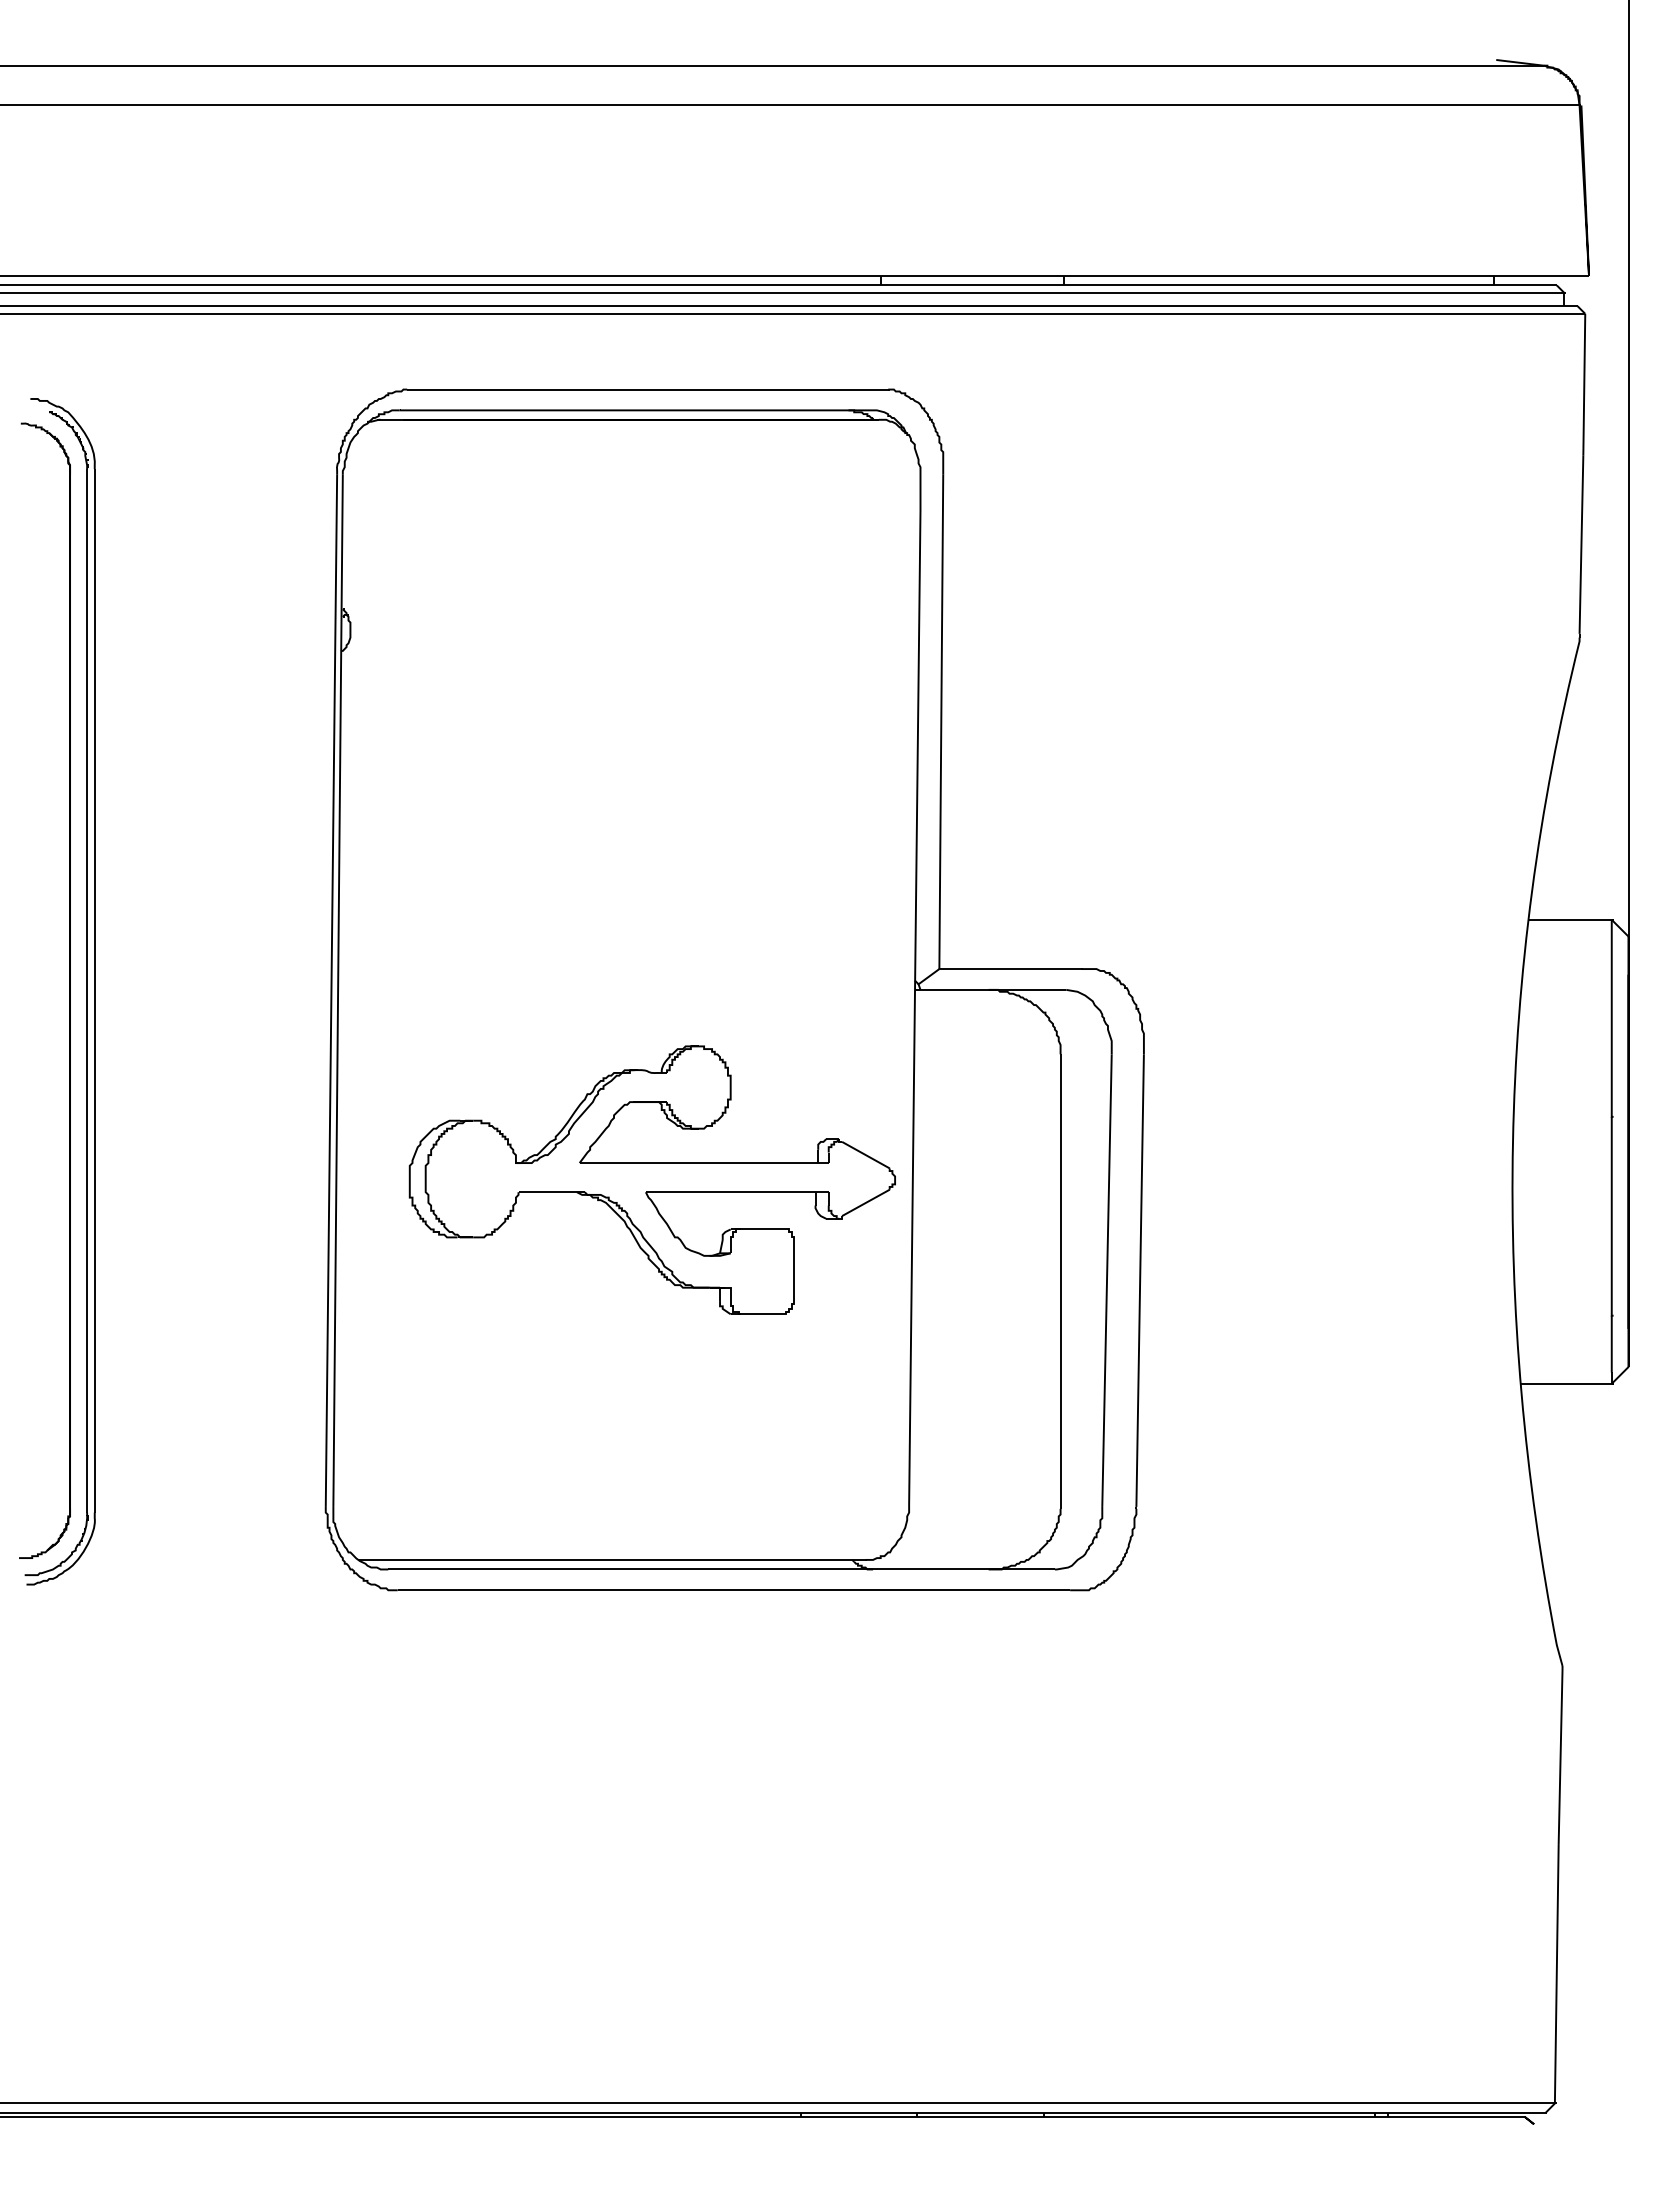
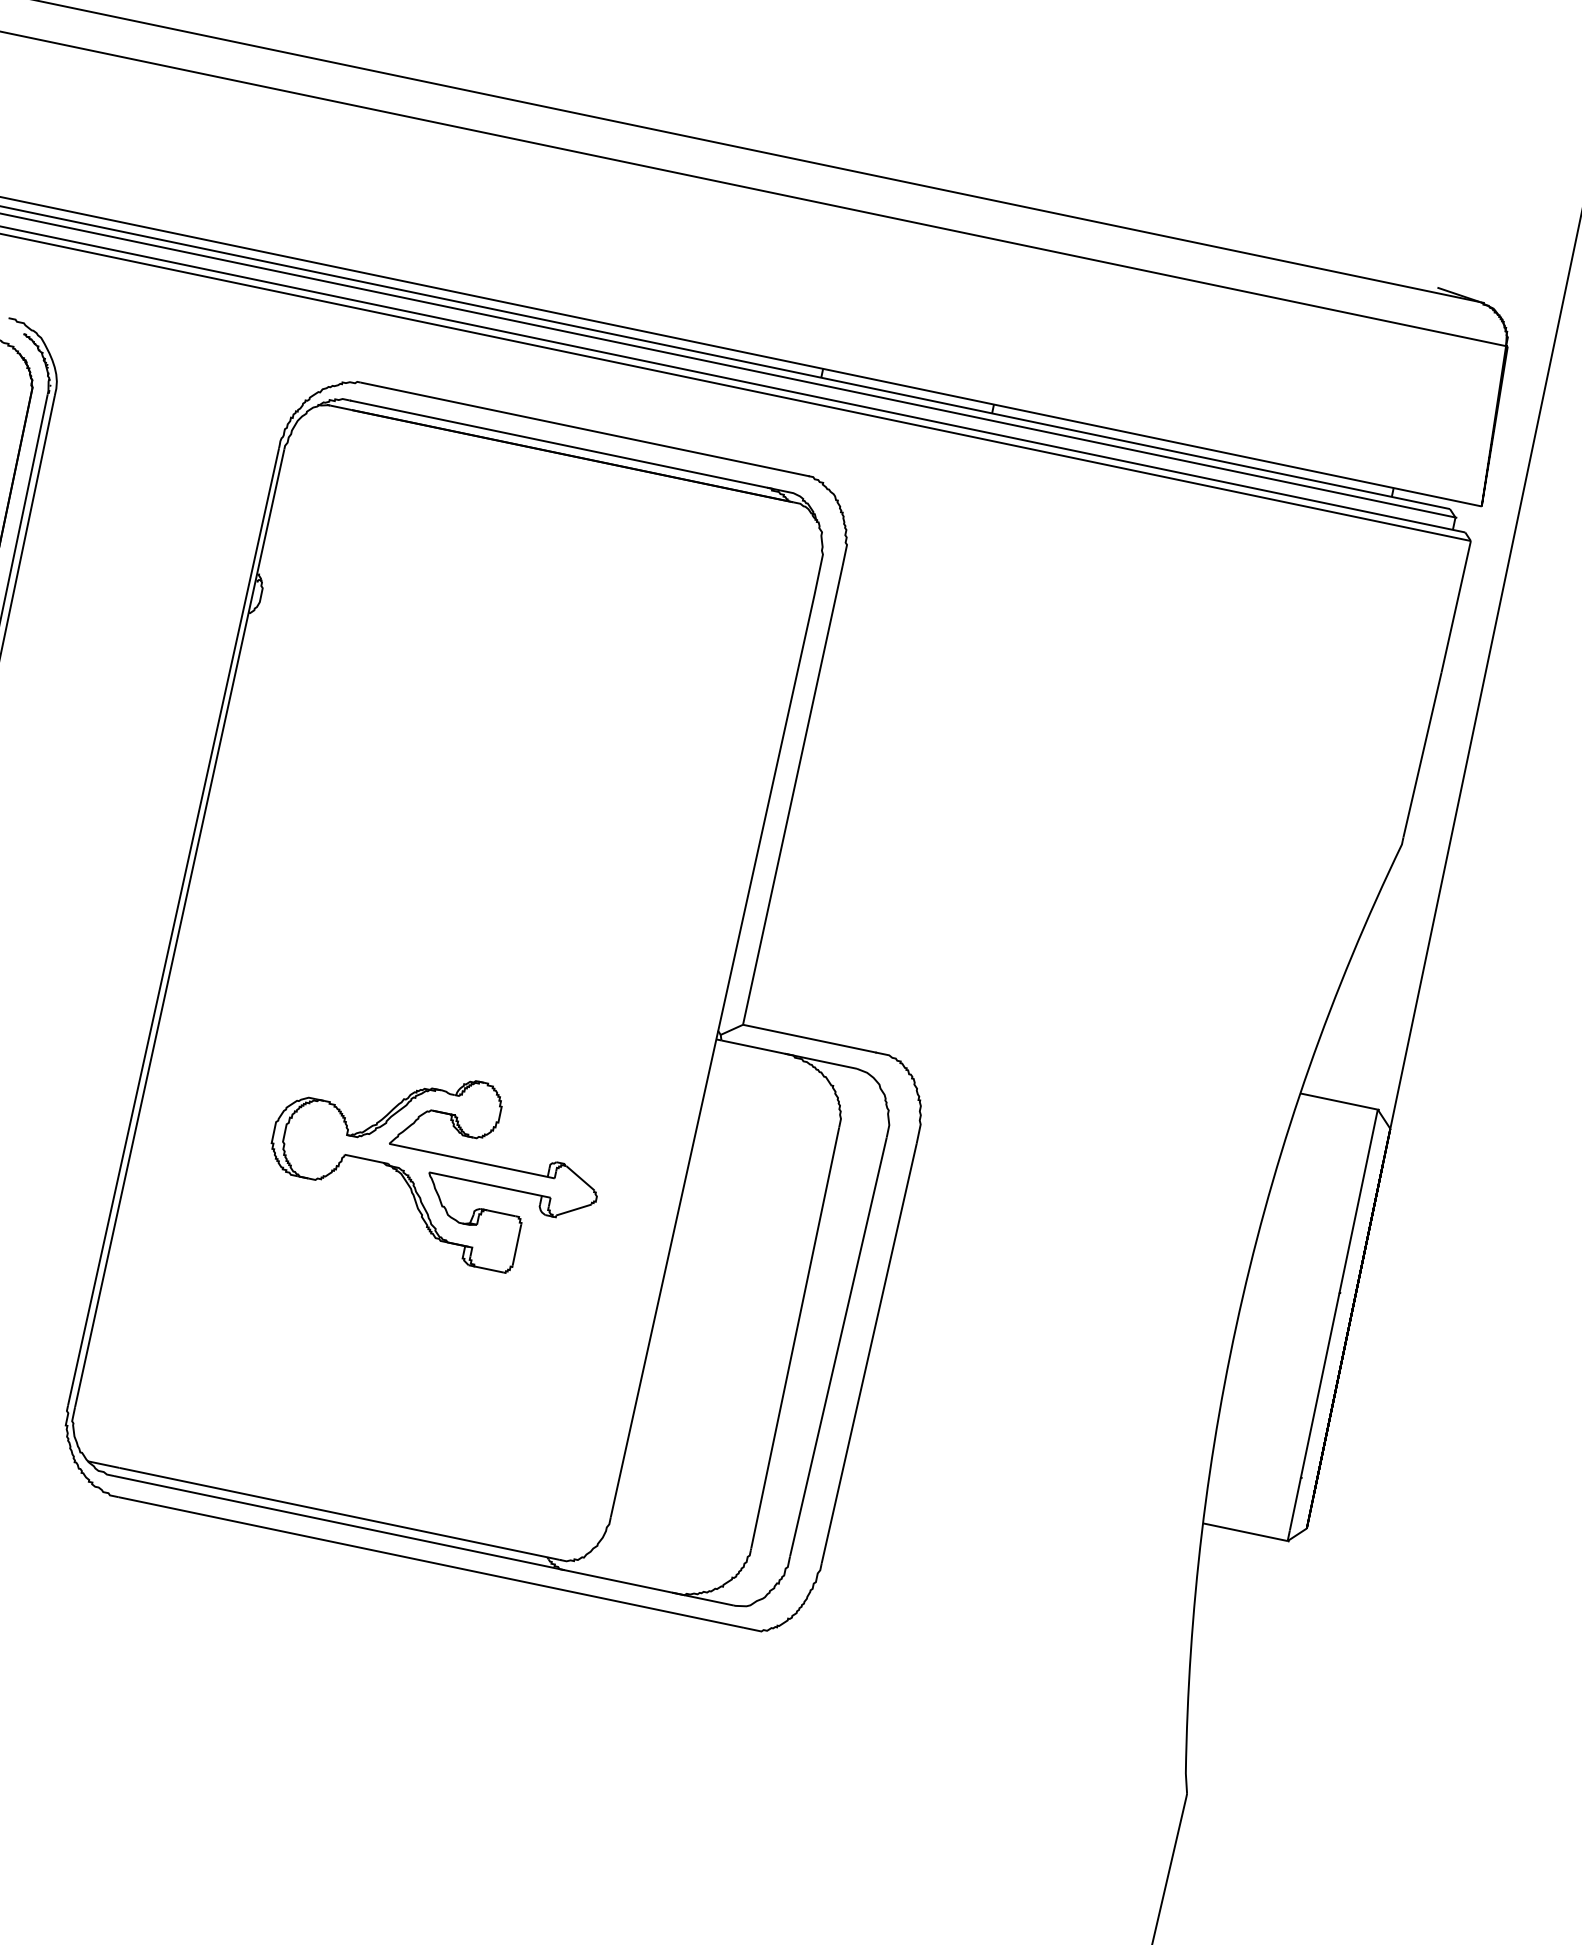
part: (652, 1179) -> (435, 1164), size x0.71

